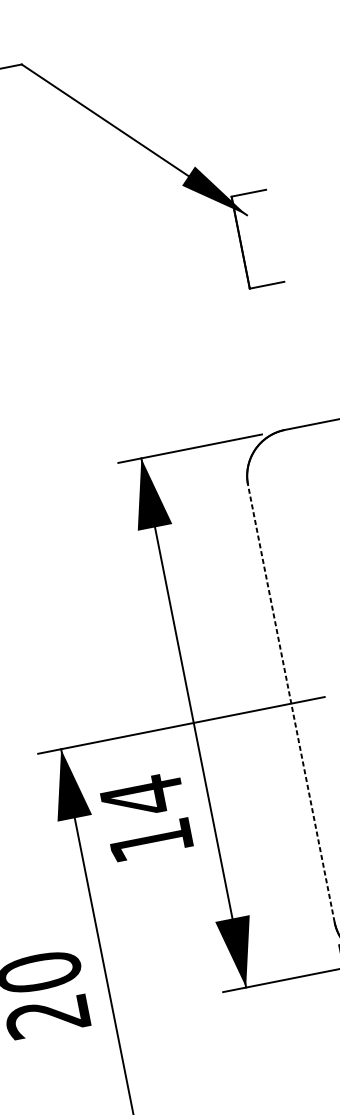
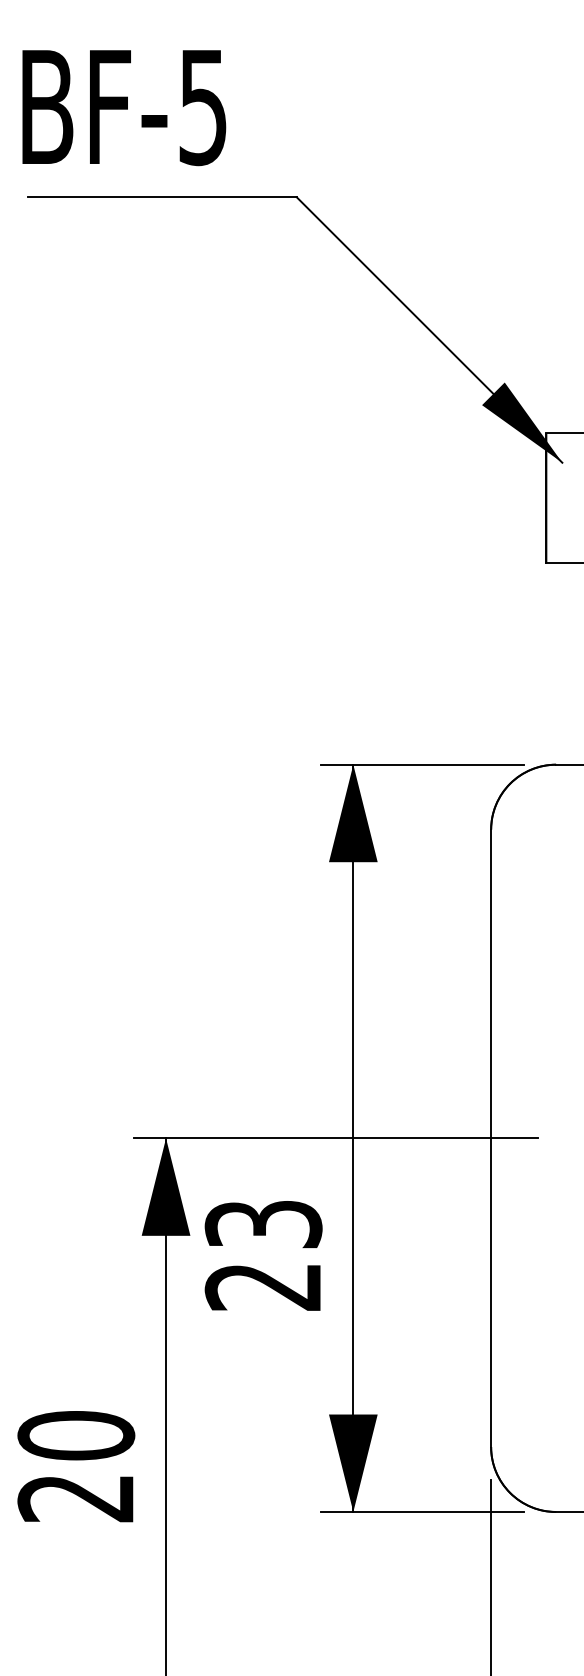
line: (291, 703) -> (491, 1138), dashed -> solid
text: (146, 817) -> (263, 1254), 14 -> 23

